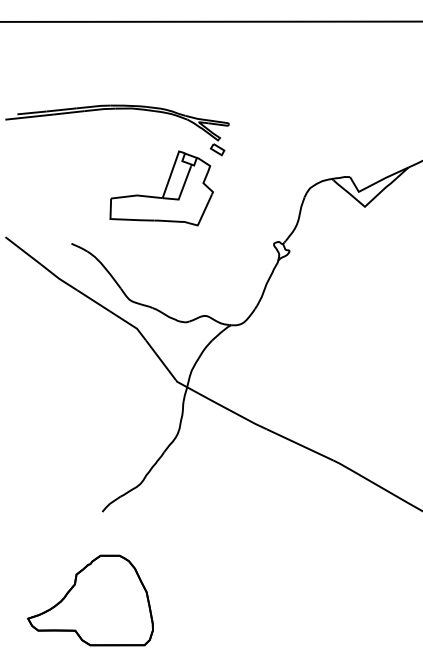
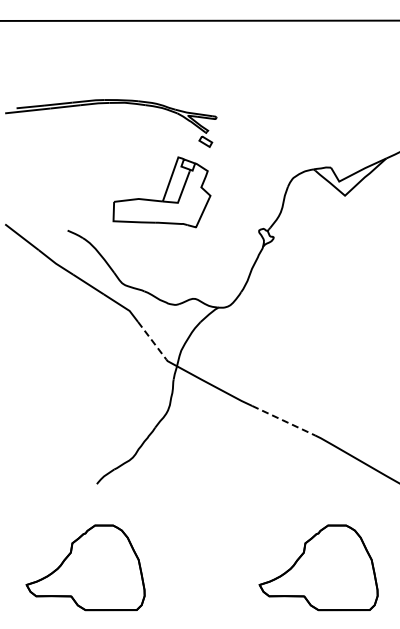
part: (161, 188) -> (161, 192), moved
line: (161, 361) -> (152, 341), solid -> dashed
line: (299, 444) -> (283, 420), solid -> dashed
part: (336, 600) -> (318, 567), added

